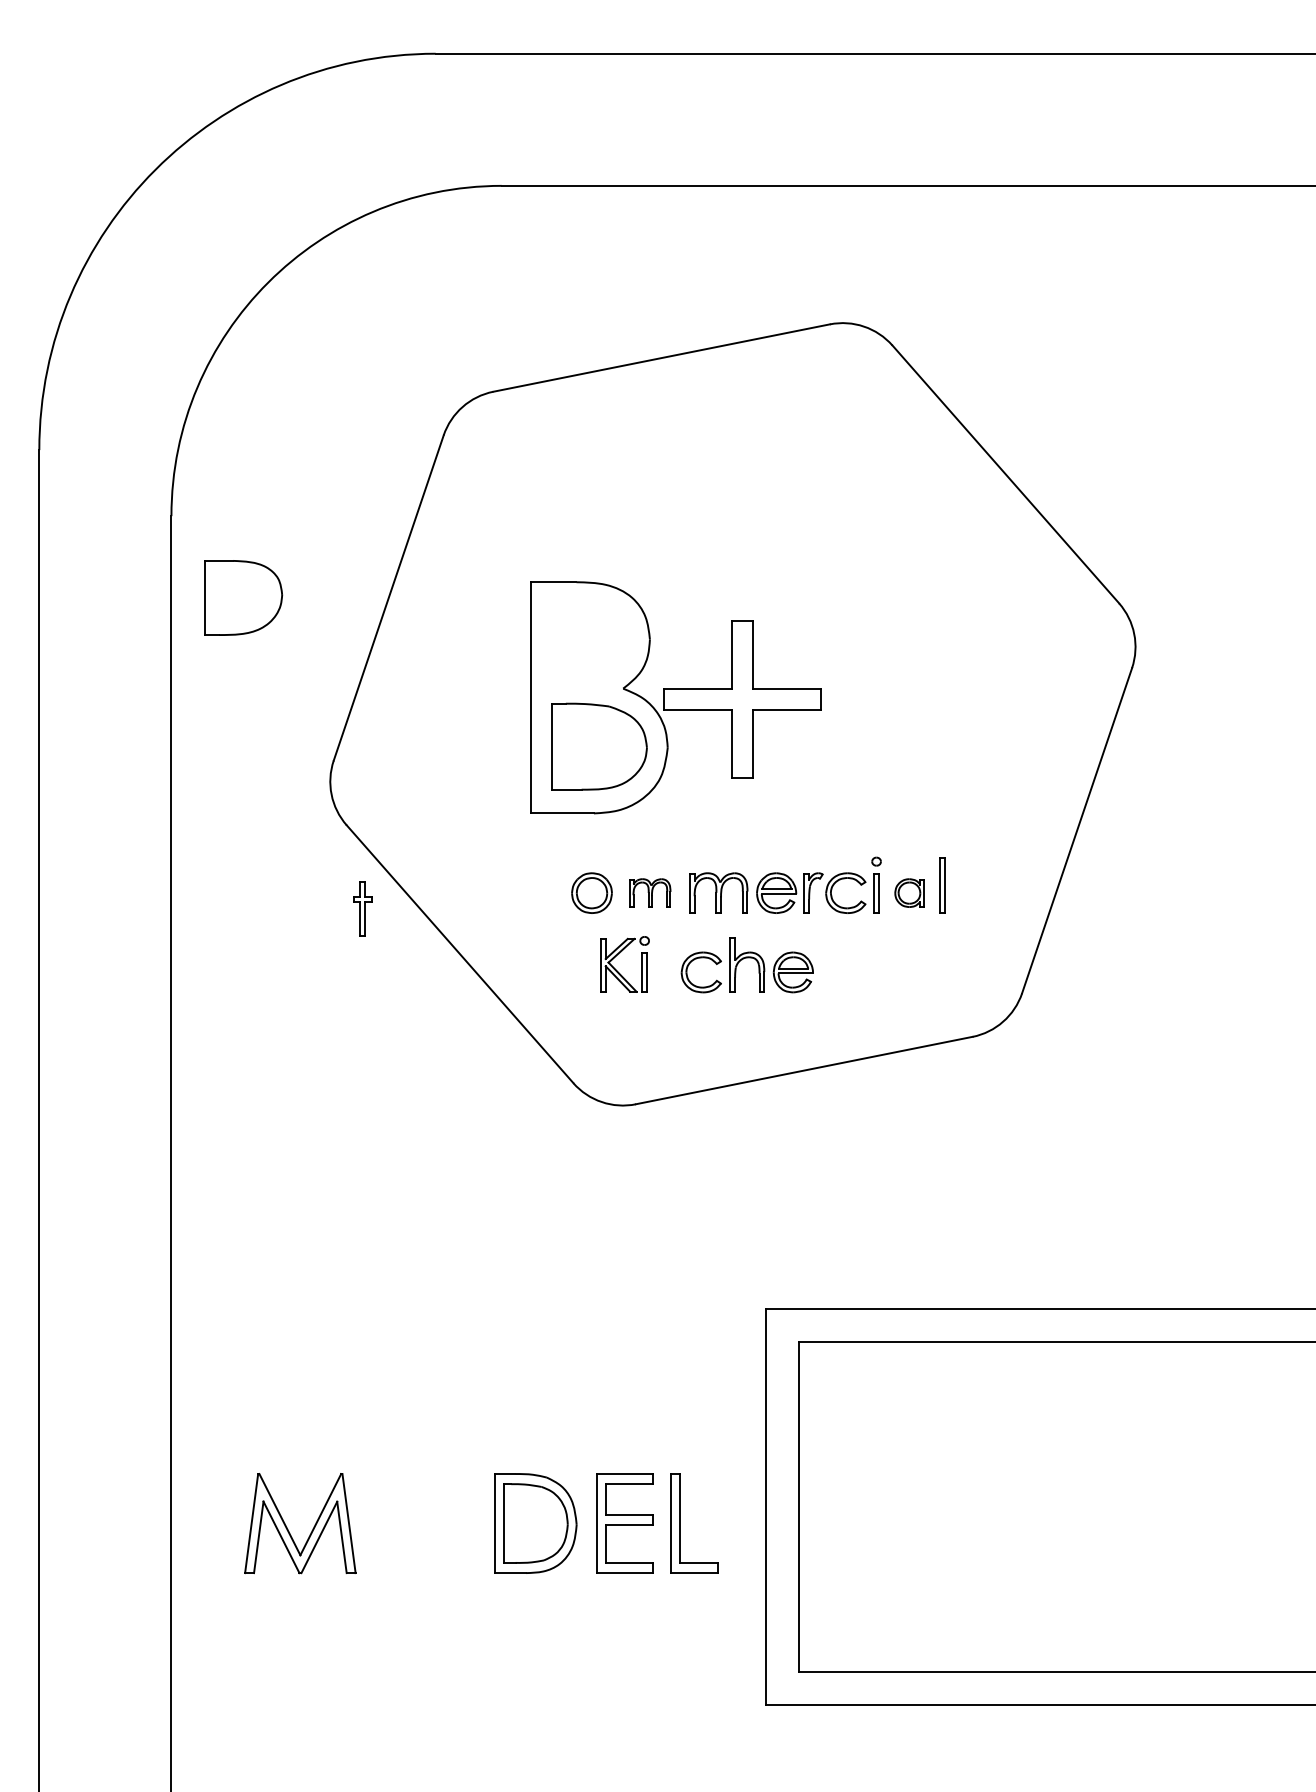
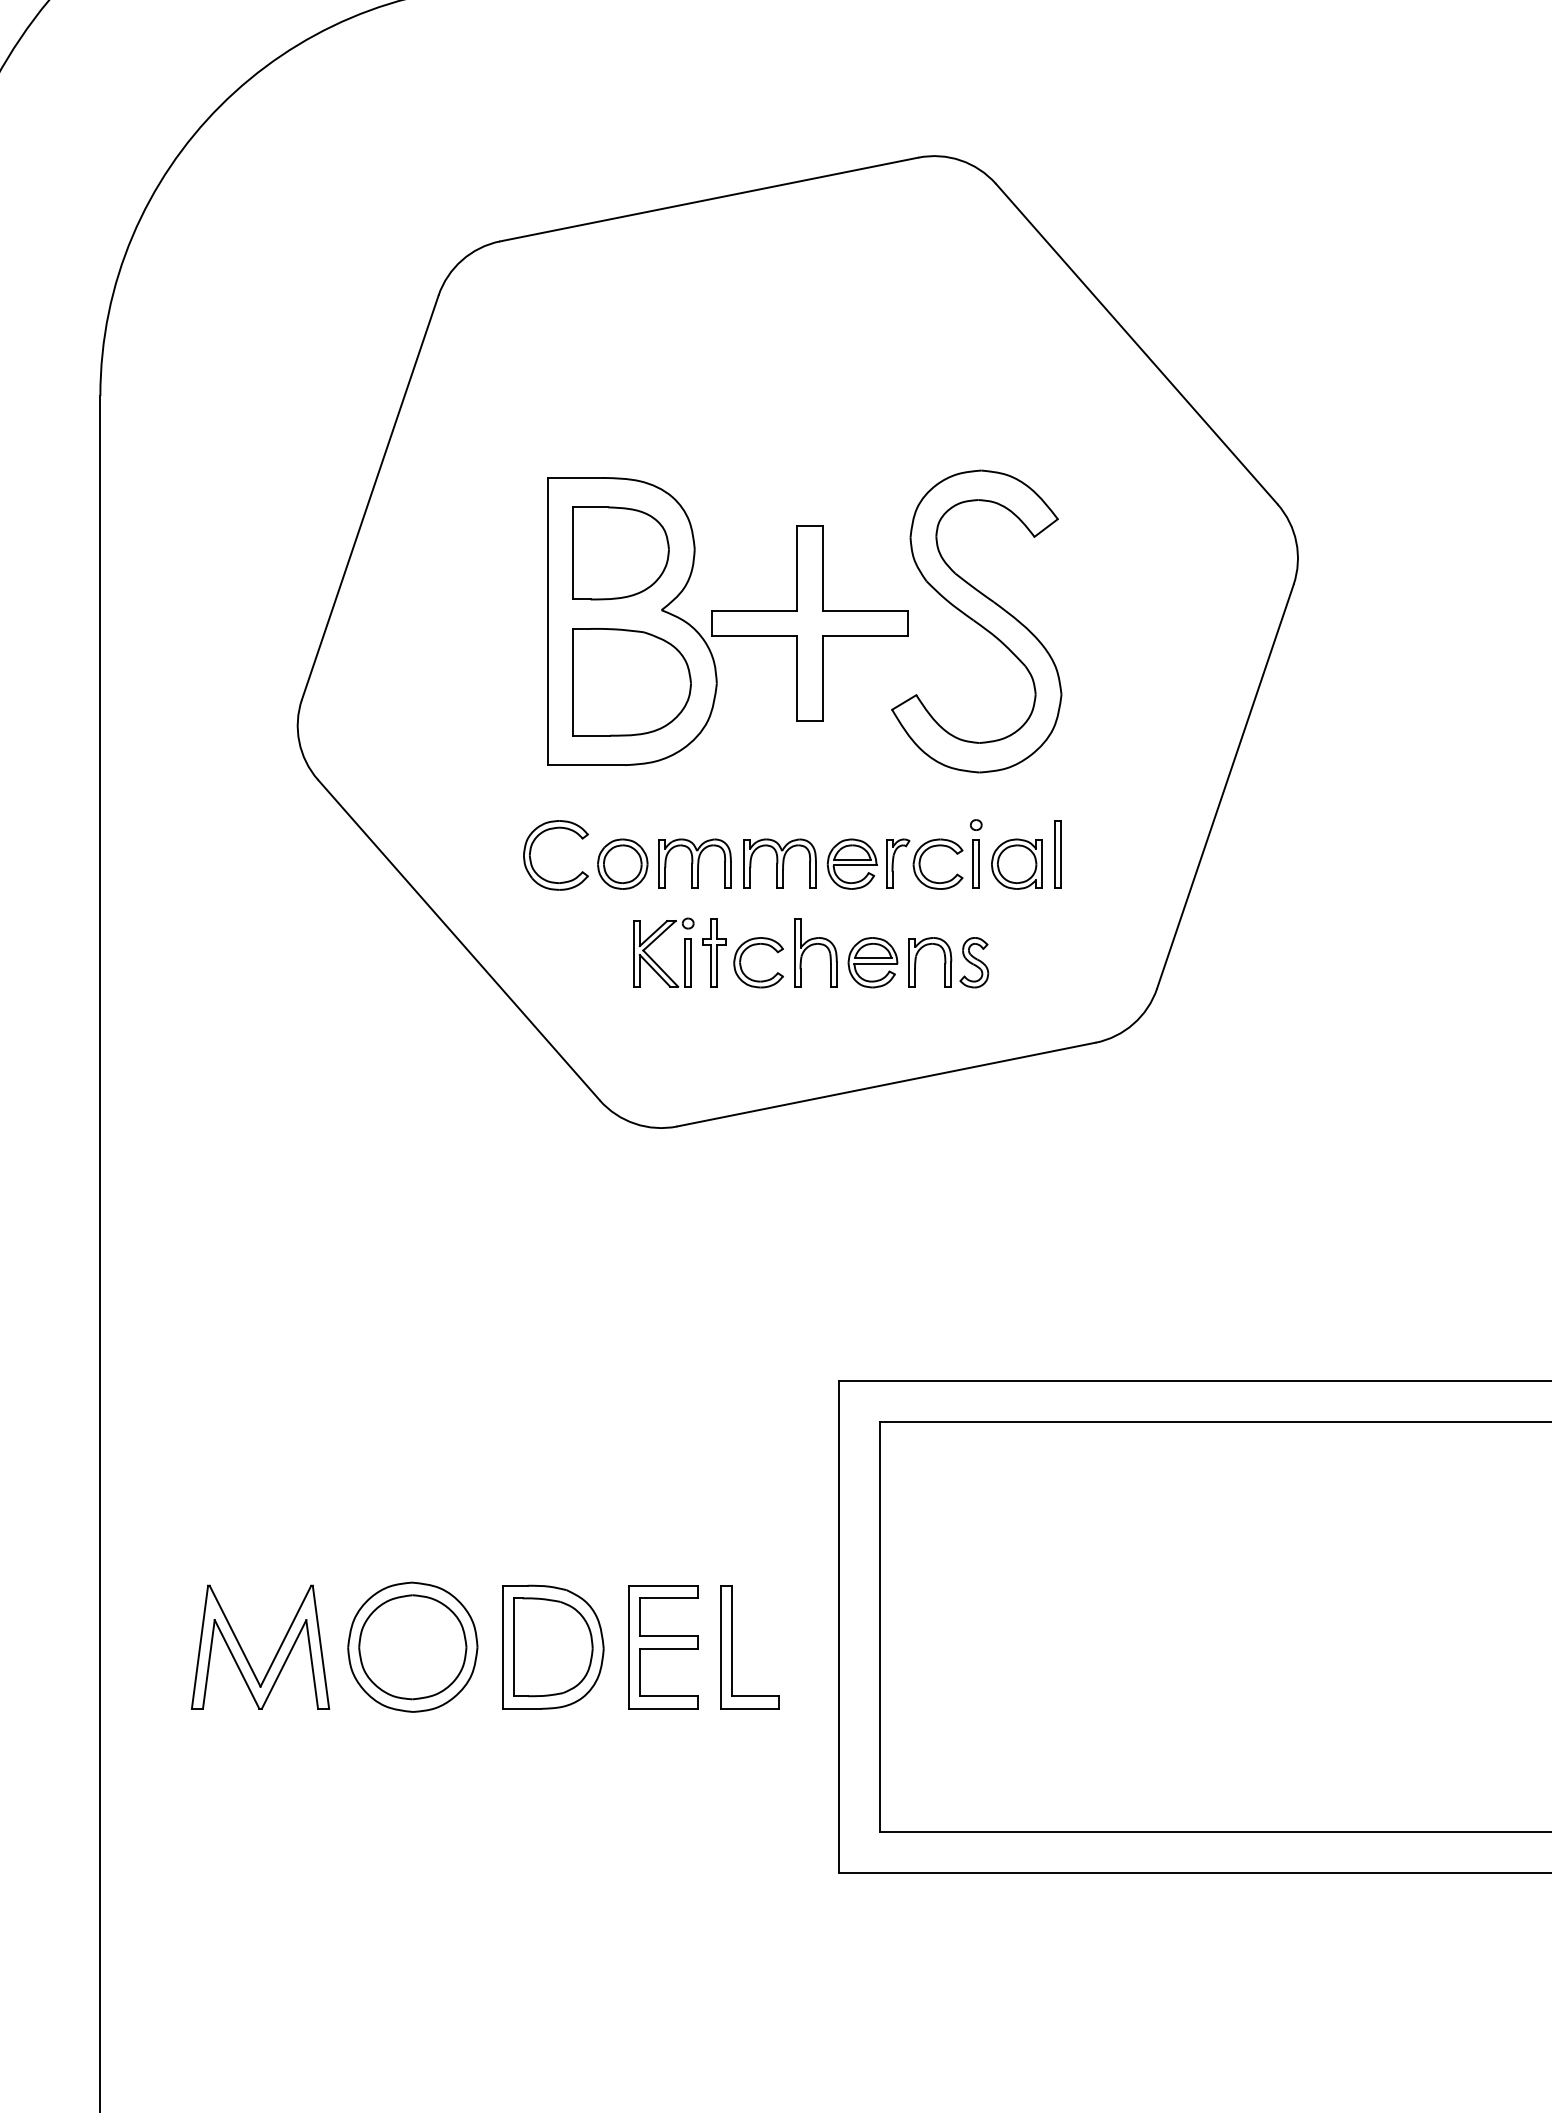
part: (243, 597) -> (620, 552), moved
part: (876, 697) -> (976, 621), added
part: (519, 879) -> (532, 847), added
part: (650, 892) -> (695, 863), size x1.43
part: (909, 892) -> (1017, 863), size x1.43
part: (362, 908) -> (714, 952), moved
part: (854, 972) -> (948, 962), added
part: (422, 1523) -> (412, 1647), added

